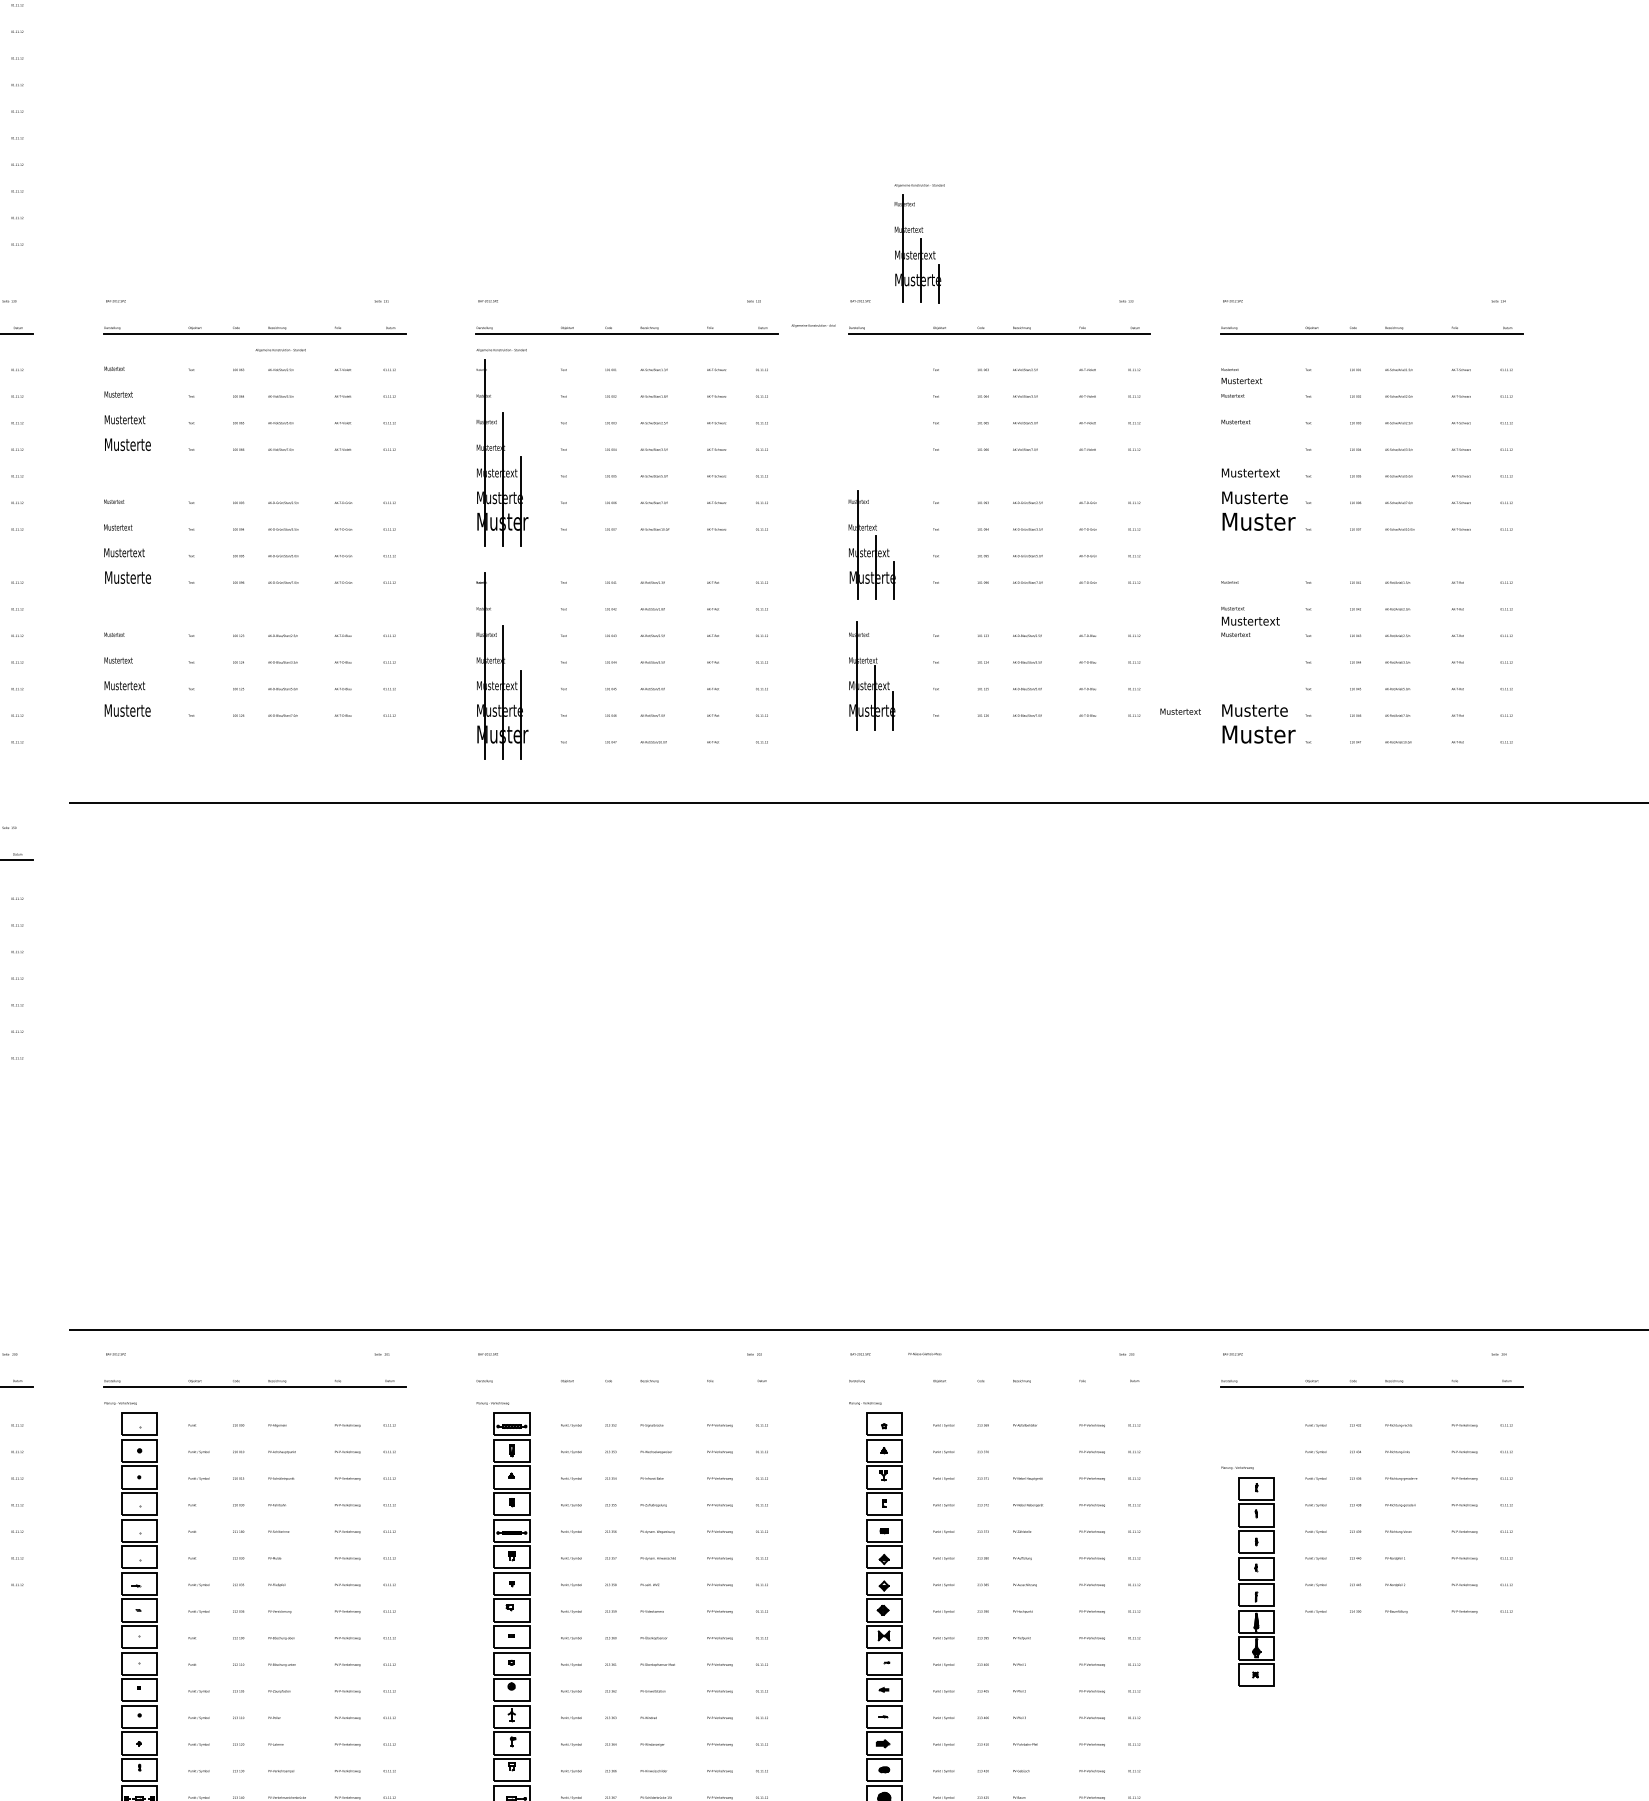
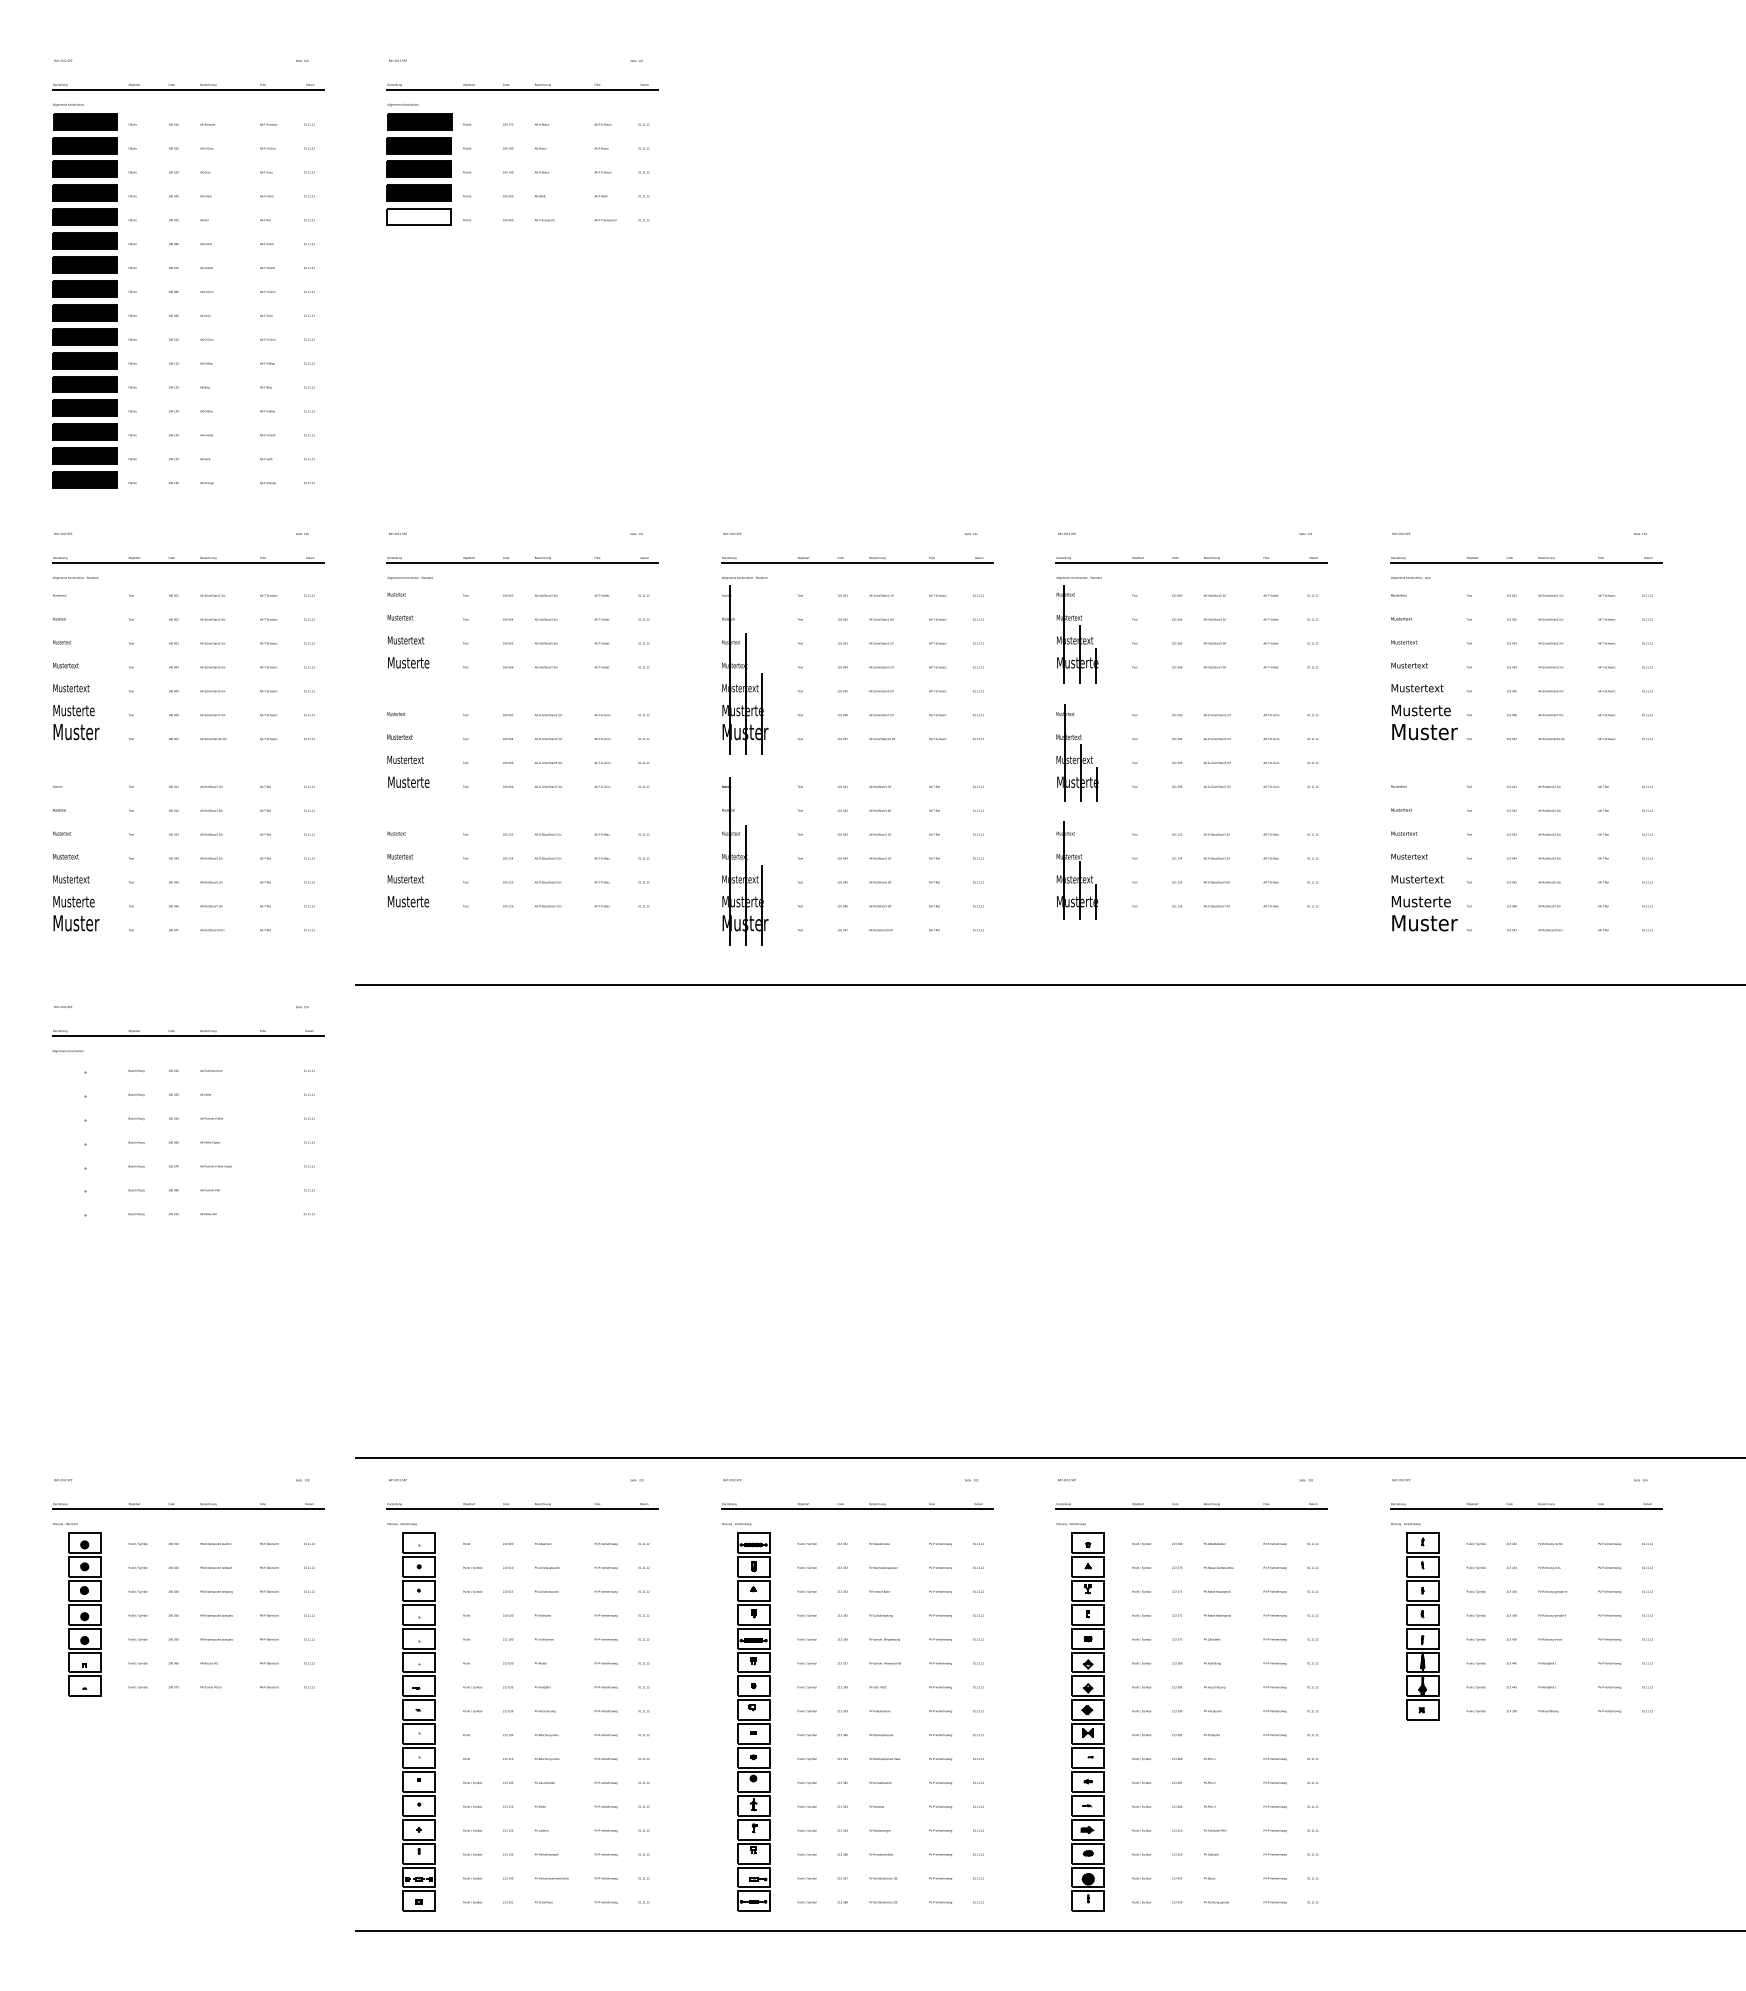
part: (919, 242) -> (1078, 629), moved
text: (813, 326) -> (1410, 578), moved
text: (280, 349) -> (409, 577), moved
text: (1241, 380) -> (1409, 665), moved
text: (1250, 621) -> (1417, 879), moved
text: (1180, 711) -> (1409, 856), moved
text: (924, 1353) -> (1218, 1567), moved
line: (626, 1387) -> (856, 1509), added
line: (999, 1387) -> (1191, 1509), added
part: (1248, 1576) -> (1415, 1621), moved

